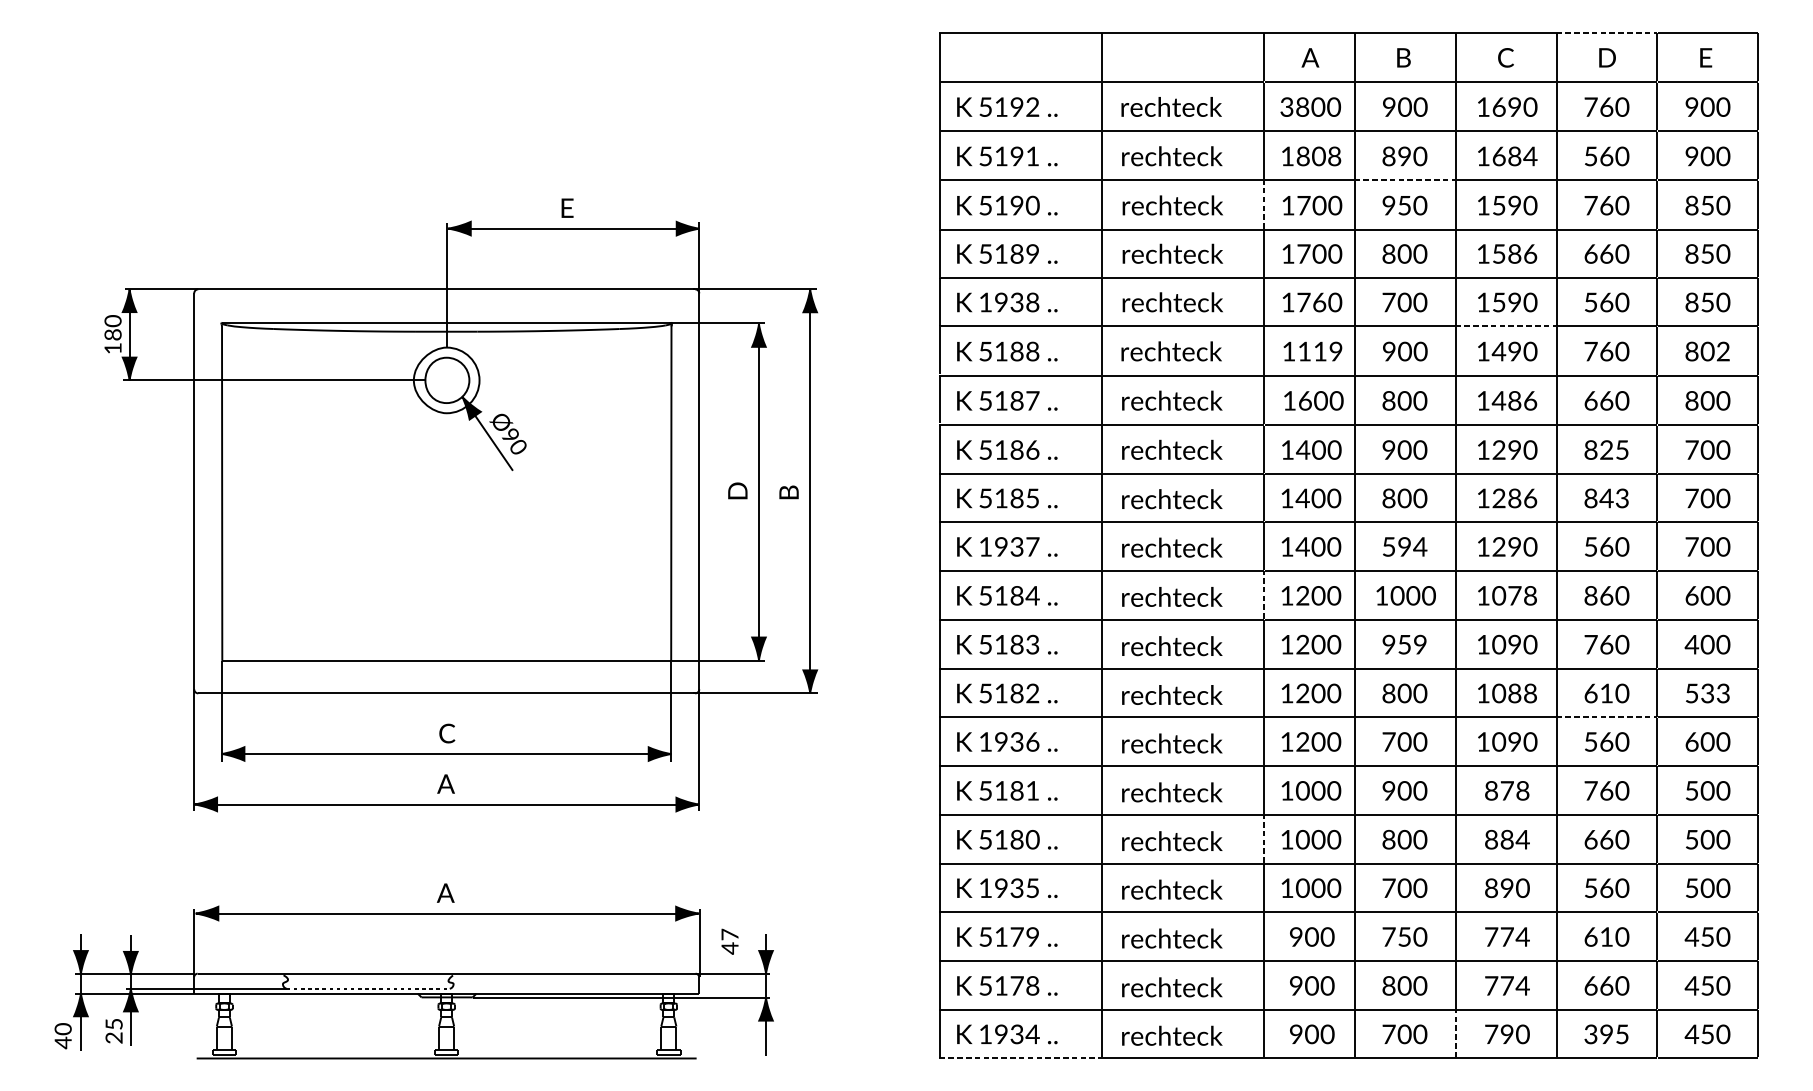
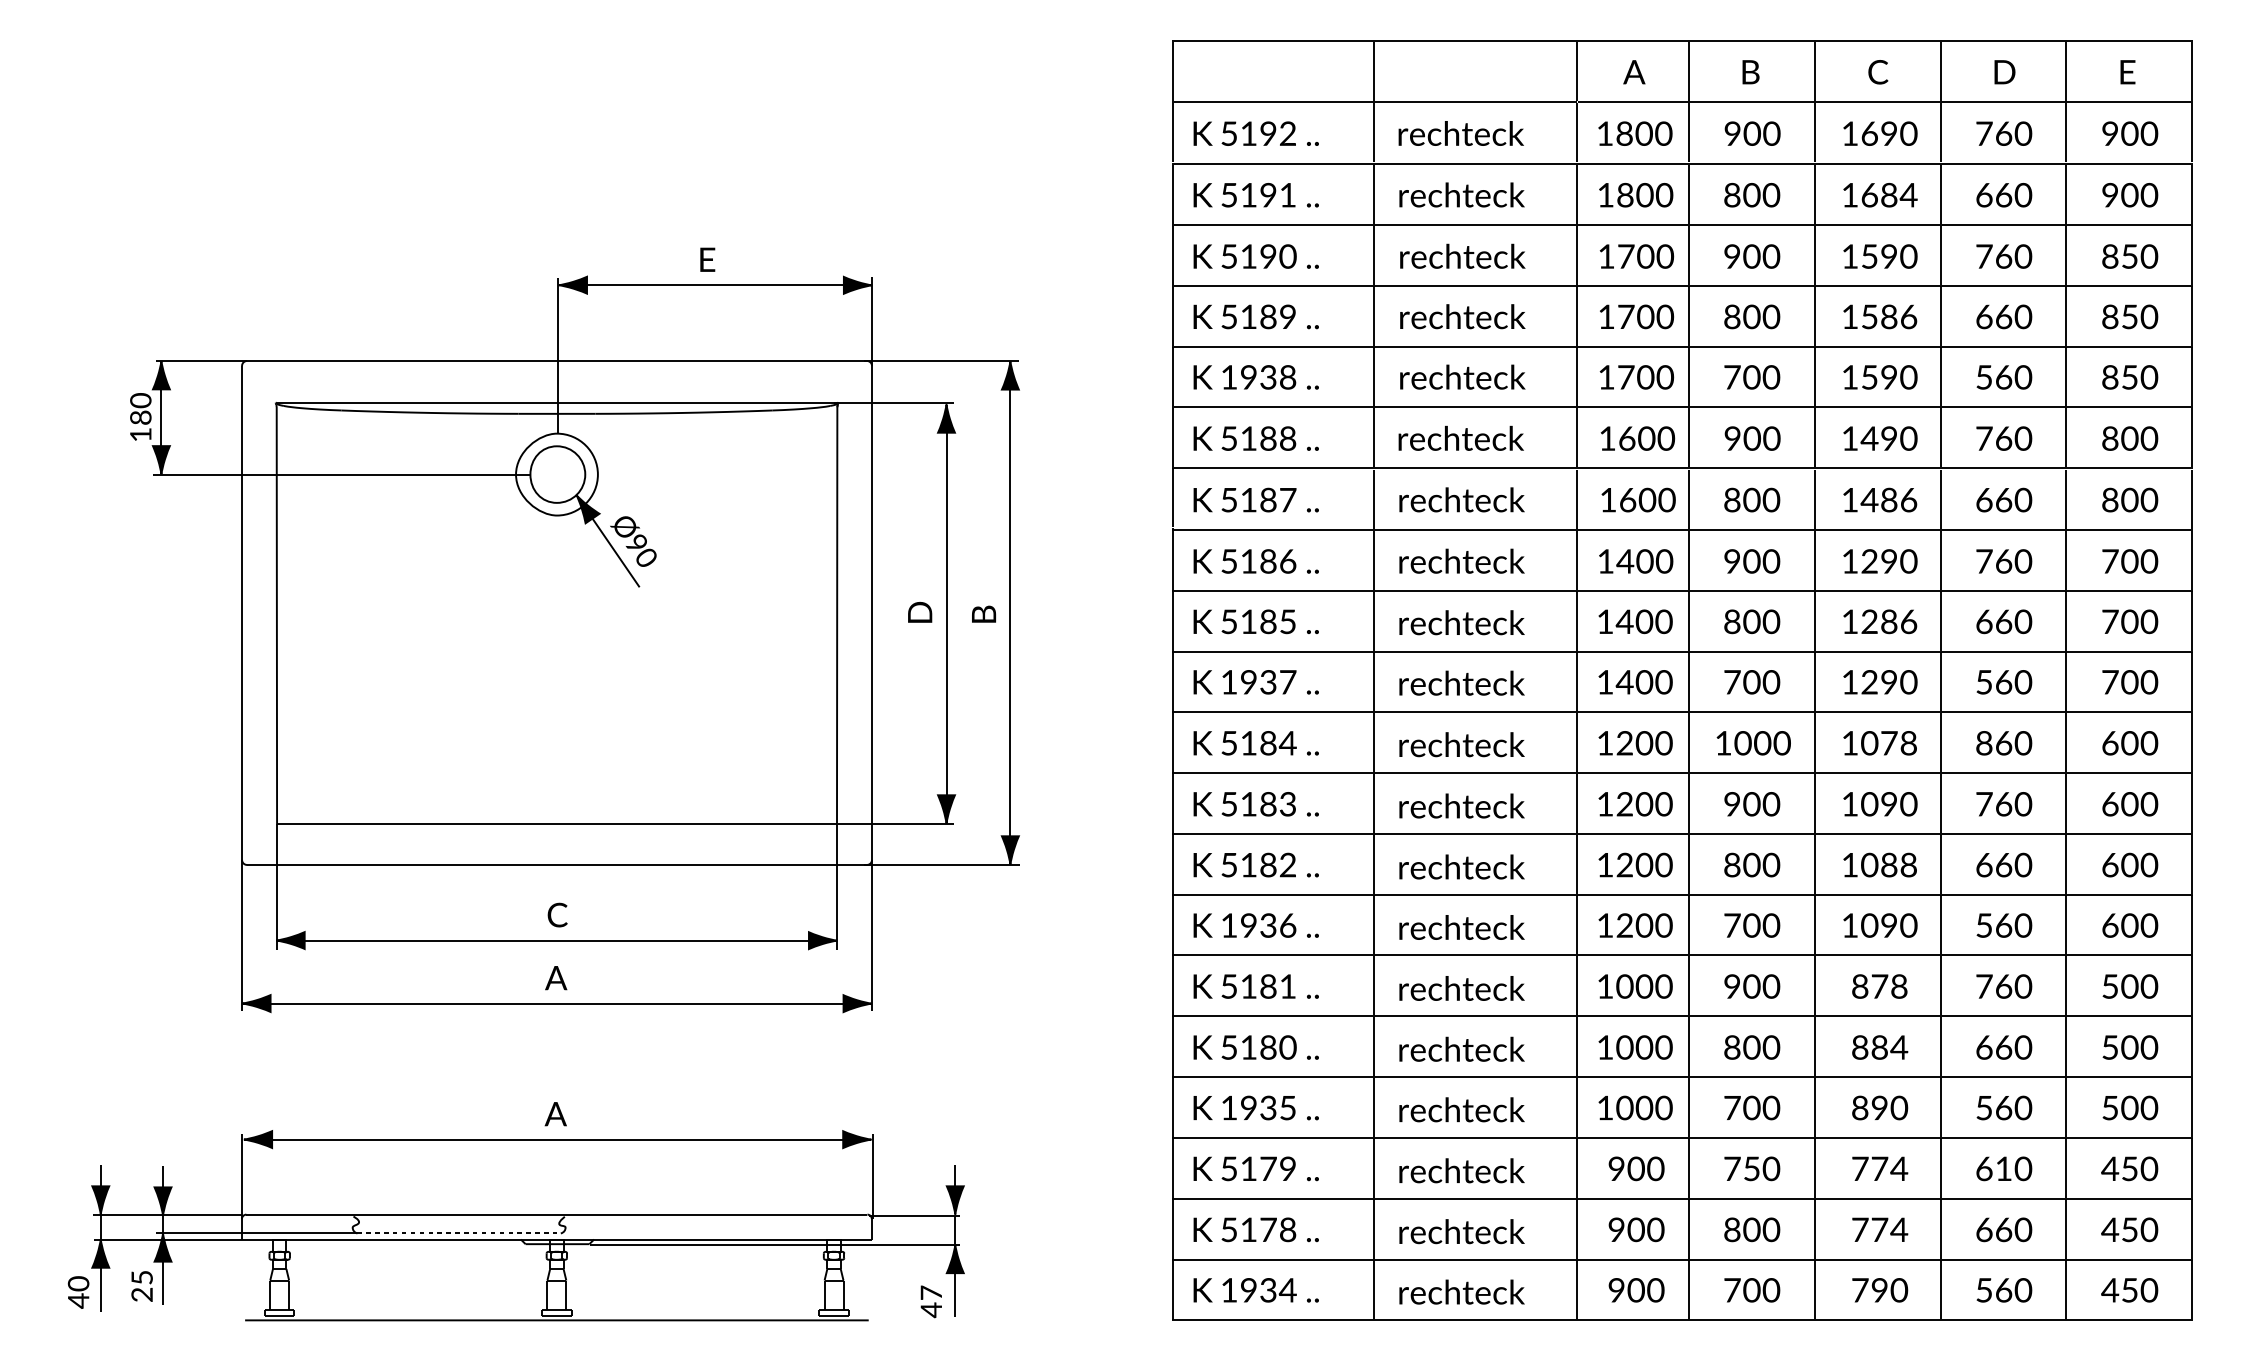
line: (1607, 32) -> (2004, 40), dashed -> solid
text: (1286, 106) -> (1604, 133), 3800 -> 1800
text: (1334, 156) -> (1664, 195), 1808 -> 1800
text: (1404, 156) -> (1751, 195), 890 -> 800
text: (1591, 156) -> (1984, 195), 560 -> 660
line: (1405, 180) -> (1752, 225), dashed -> solid
line: (1264, 204) -> (1576, 255), dashed -> solid
text: (1404, 205) -> (1751, 256), 950 -> 900
text: (1319, 302) -> (1645, 377), 1760 -> 1700
line: (1506, 326) -> (1878, 407), dashed -> solid
text: (1320, 351) -> (1647, 438), 1119 -> 1600
text: (1723, 351) -> (2149, 438), 802 -> 800
text: (1607, 450) -> (2004, 561), 825 -> 760
text: (1607, 498) -> (2004, 621), 843 -> 660
text: (1405, 547) -> (1752, 682), 594 -> 700
line: (1264, 595) -> (1576, 742), dashed -> solid
text: (1412, 644) -> (1761, 804), 959 -> 900
text: (1692, 644) -> (2110, 804), 400 -> 600
text: (1607, 693) -> (2004, 865), 610 -> 660
text: (1708, 693) -> (2130, 865), 533 -> 600
line: (1607, 717) -> (2004, 894), dashed -> solid
line: (1264, 838) -> (1576, 1046), dashed -> solid
part: (729, 941) -> (930, 1301), moved
line: (1455, 1033) -> (1815, 1289), dashed -> solid
text: (1607, 1034) -> (2004, 1290), 395 -> 560
line: (1021, 1058) -> (1273, 1320), dashed -> solid

